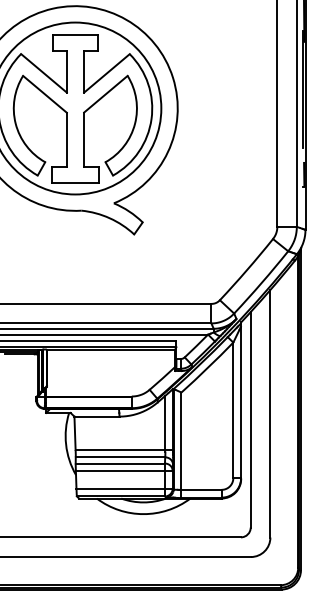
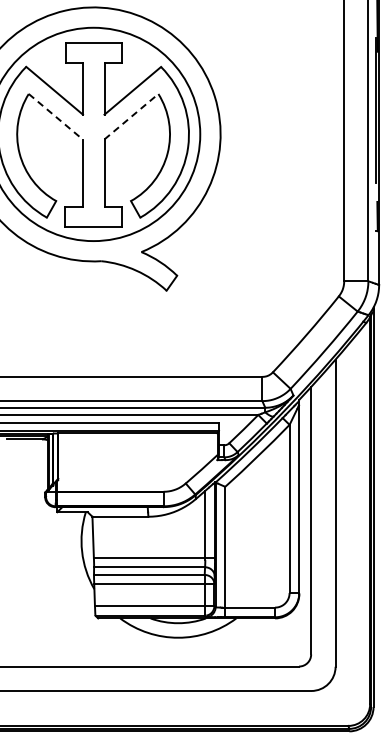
line: (45, 94) -> (56, 117), solid -> dashed
line: (105, 94) -> (131, 116), solid -> dashed

